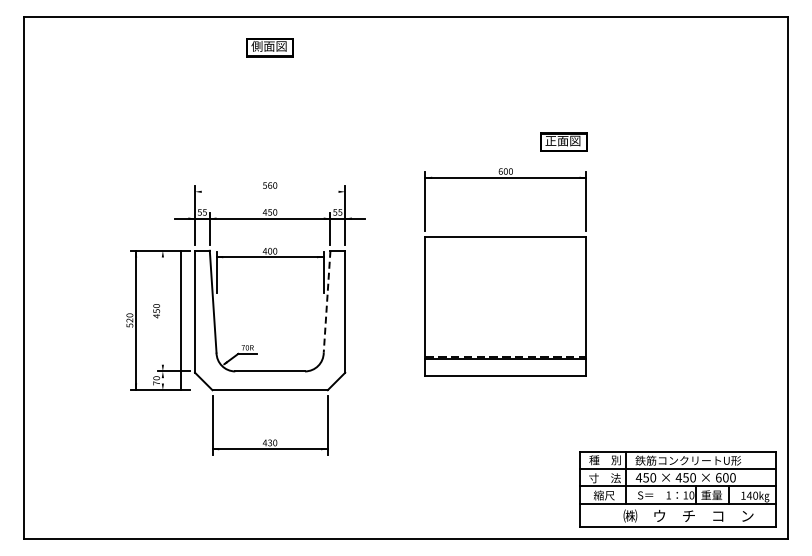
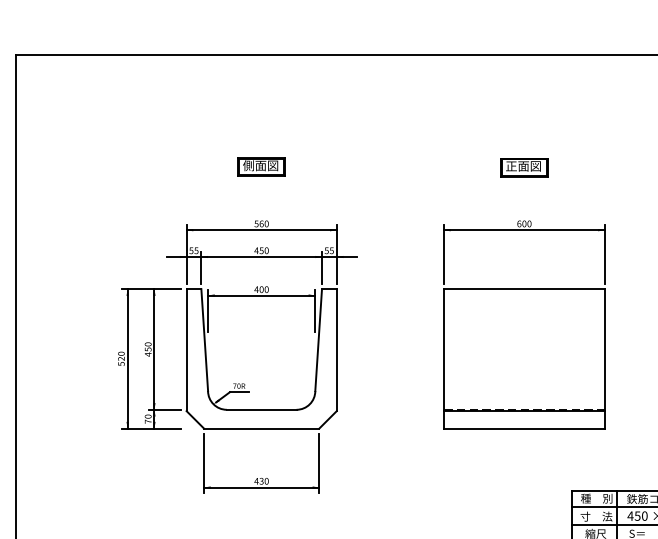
part: (269, 47) -> (261, 166), moved
part: (563, 141) -> (524, 166), moved
line: (270, 191) -> (262, 229), added
part: (505, 272) -> (524, 324), moved
line: (327, 302) -> (319, 340), dashed -> solid
line: (180, 320) -> (154, 358), moved

